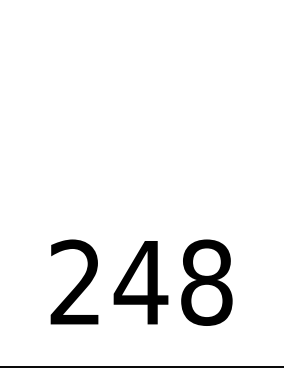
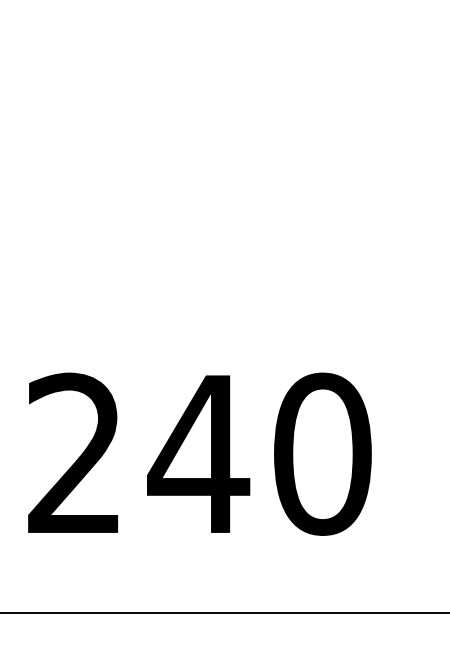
text: (206, 282) -> (322, 453), 248 -> 240

